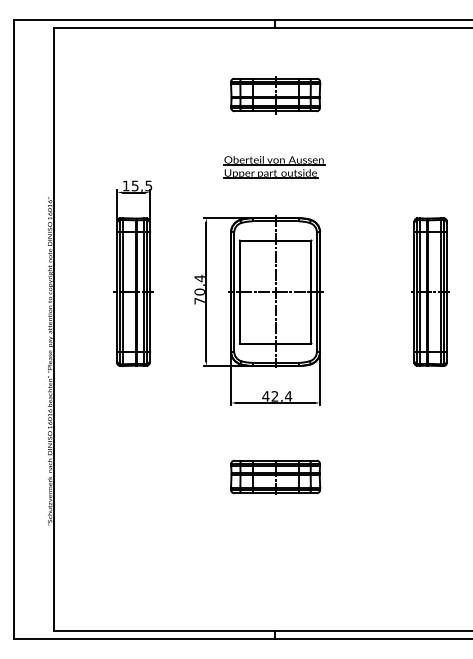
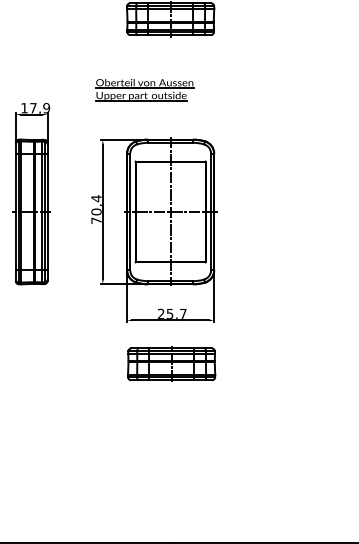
part: (274, 167) -> (145, 90), moved
text: (141, 185) -> (39, 107), 15,5 -> 17,9
part: (430, 291) -> (322, 211), removed
text: (277, 396) -> (172, 314), 42,4 -> 25,7
part: (275, 476) -> (171, 363), moved

